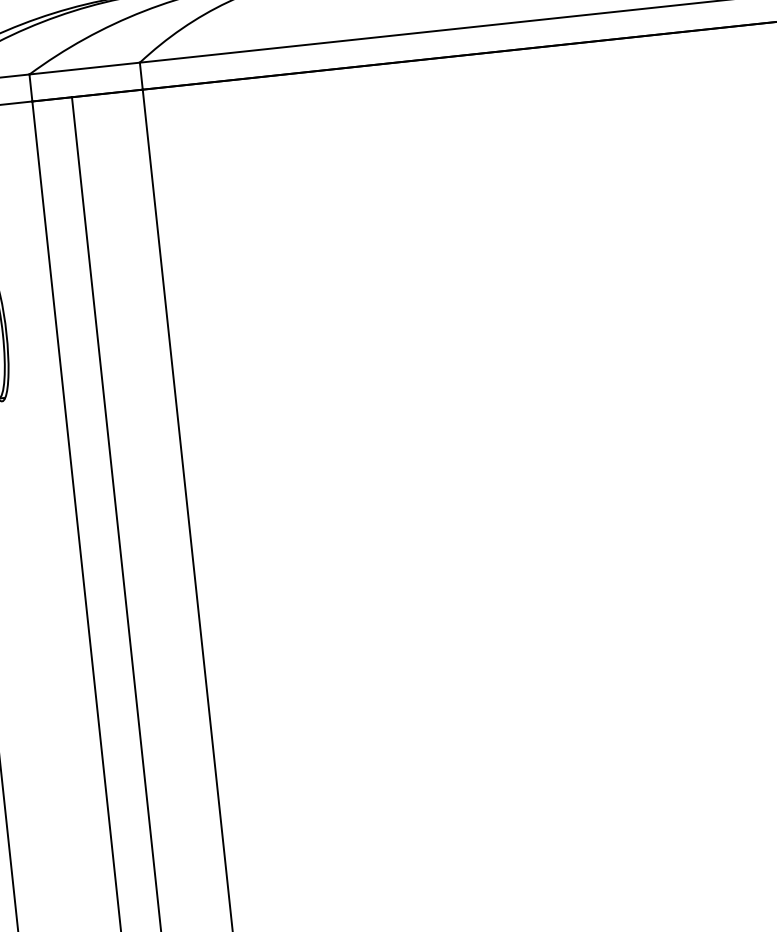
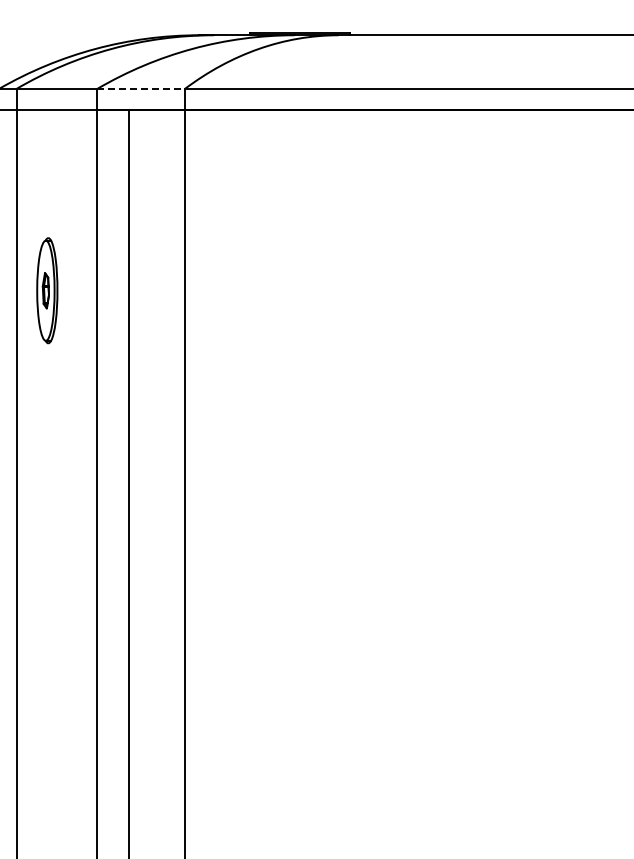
line: (85, 67) -> (141, 88), solid -> dashed

